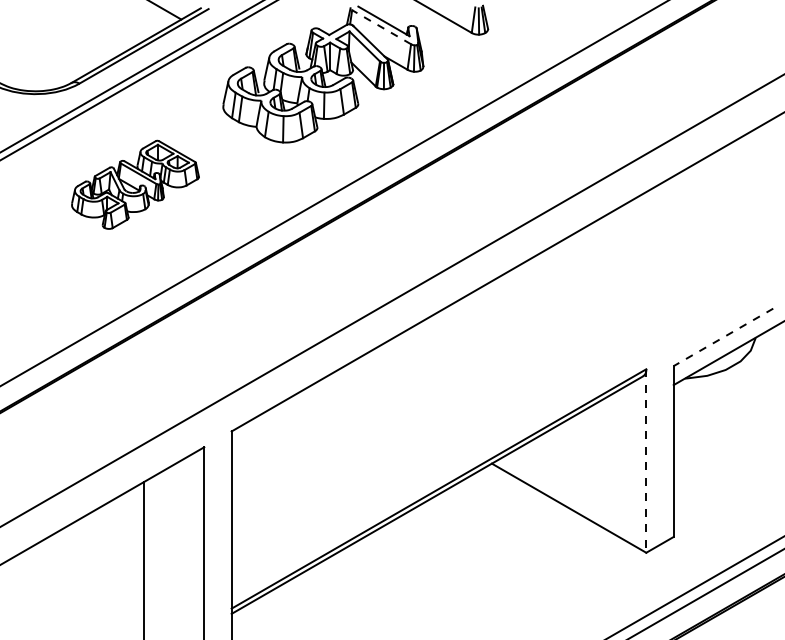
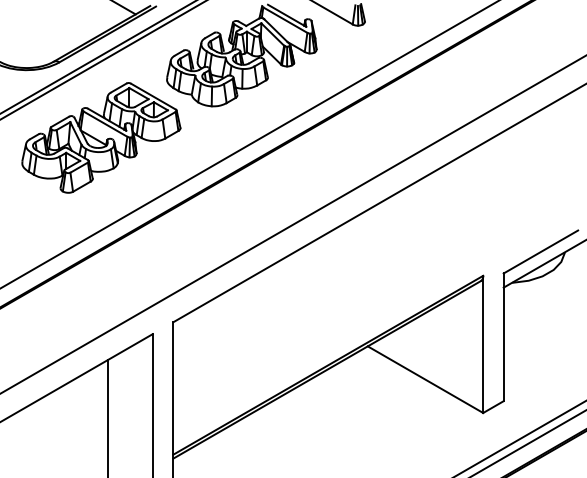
line: (381, 26) -> (285, 19), dashed -> solid
part: (135, 184) -> (101, 137), size x1.67
line: (723, 337) -> (540, 252), dashed -> solid
line: (646, 461) -> (483, 344), dashed -> solid

